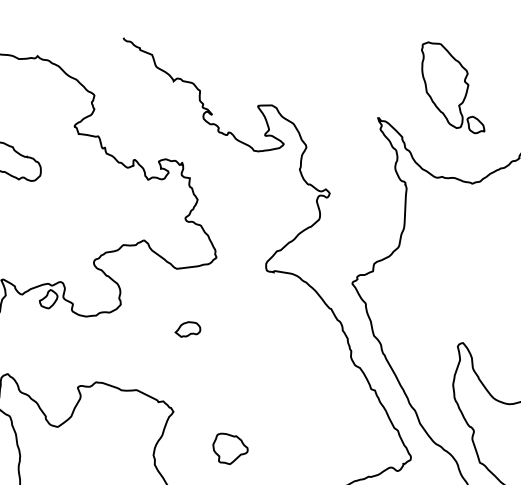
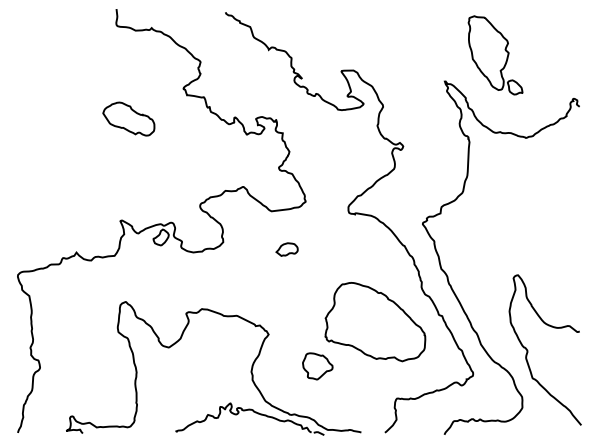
part: (453, 87) -> (495, 55), moved
part: (187, 329) -> (286, 249), moved
part: (297, 397) -> (375, 322), added

